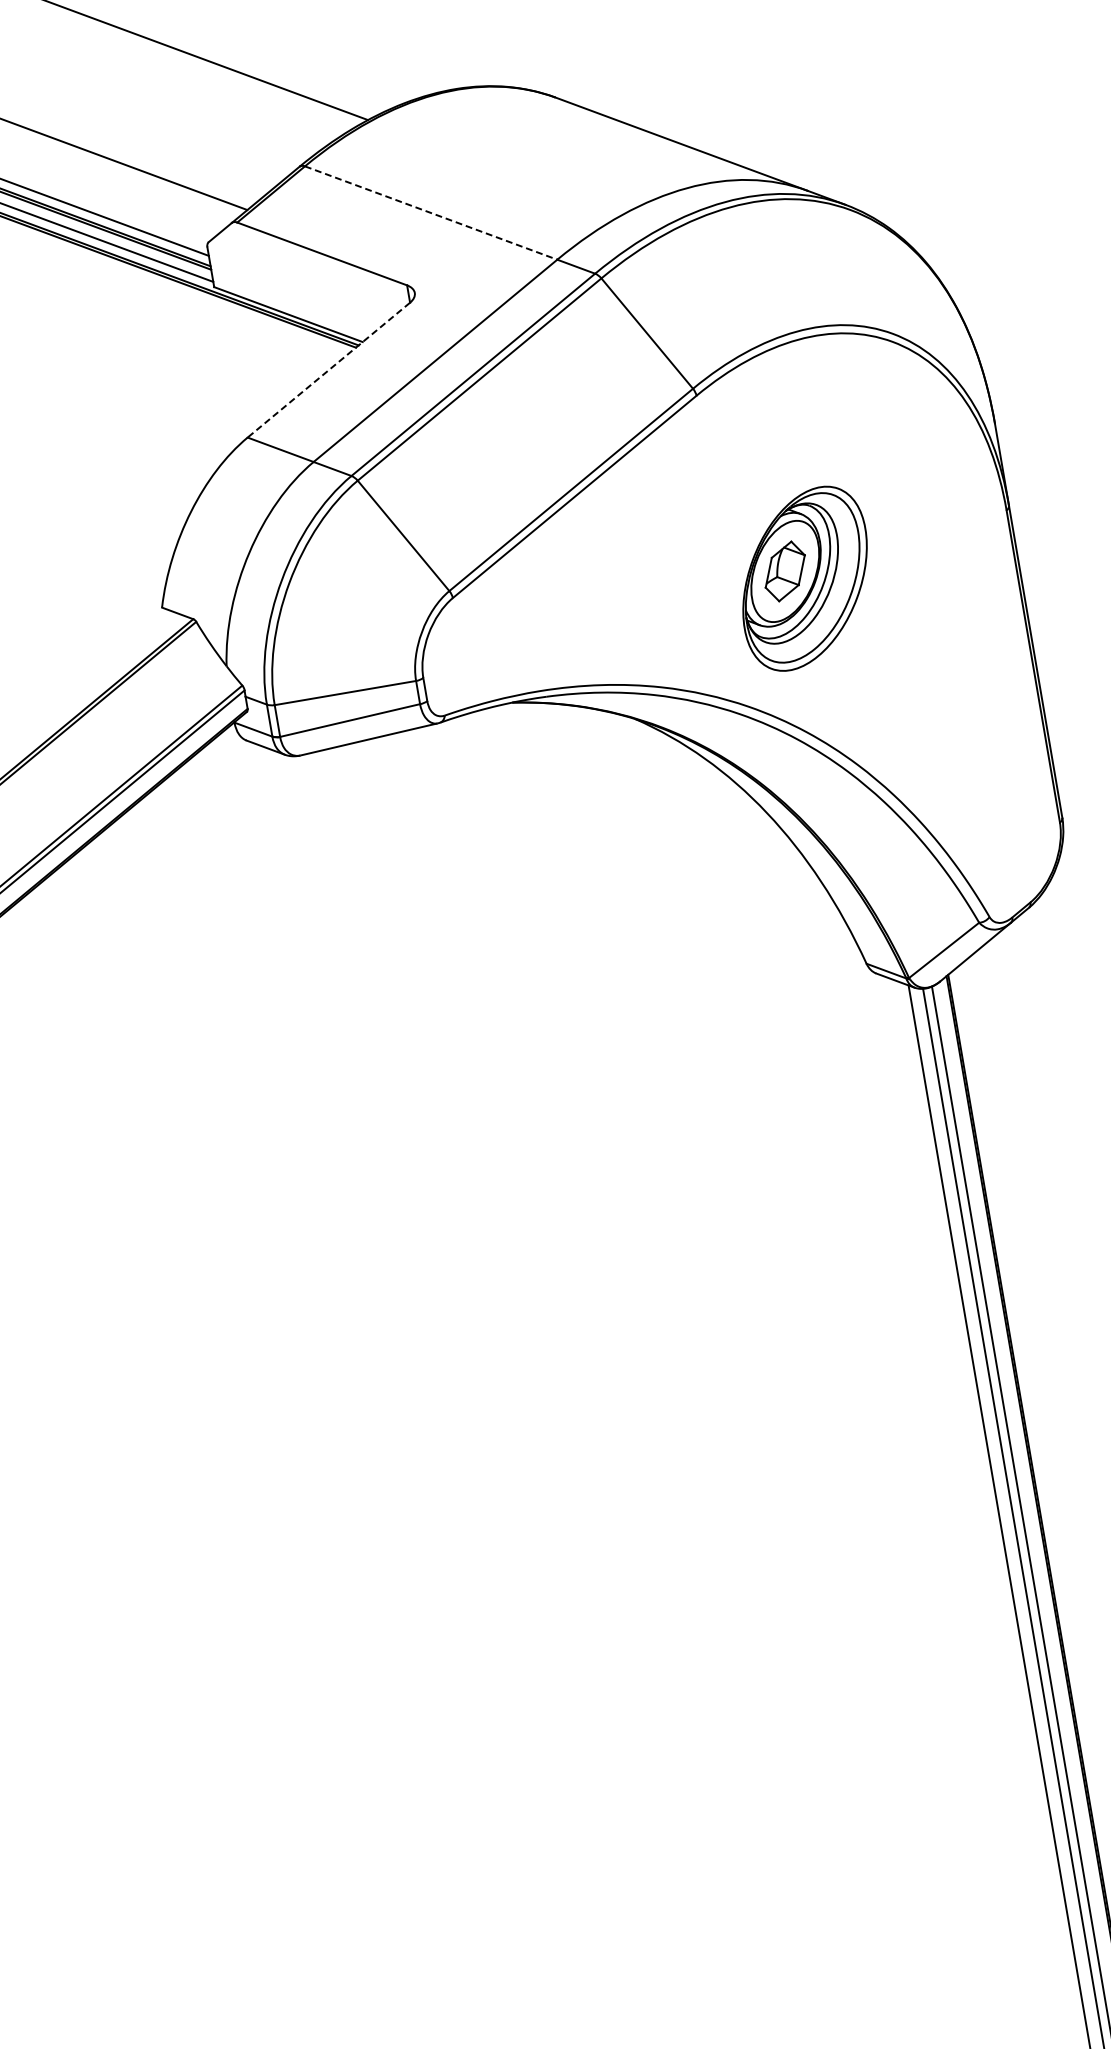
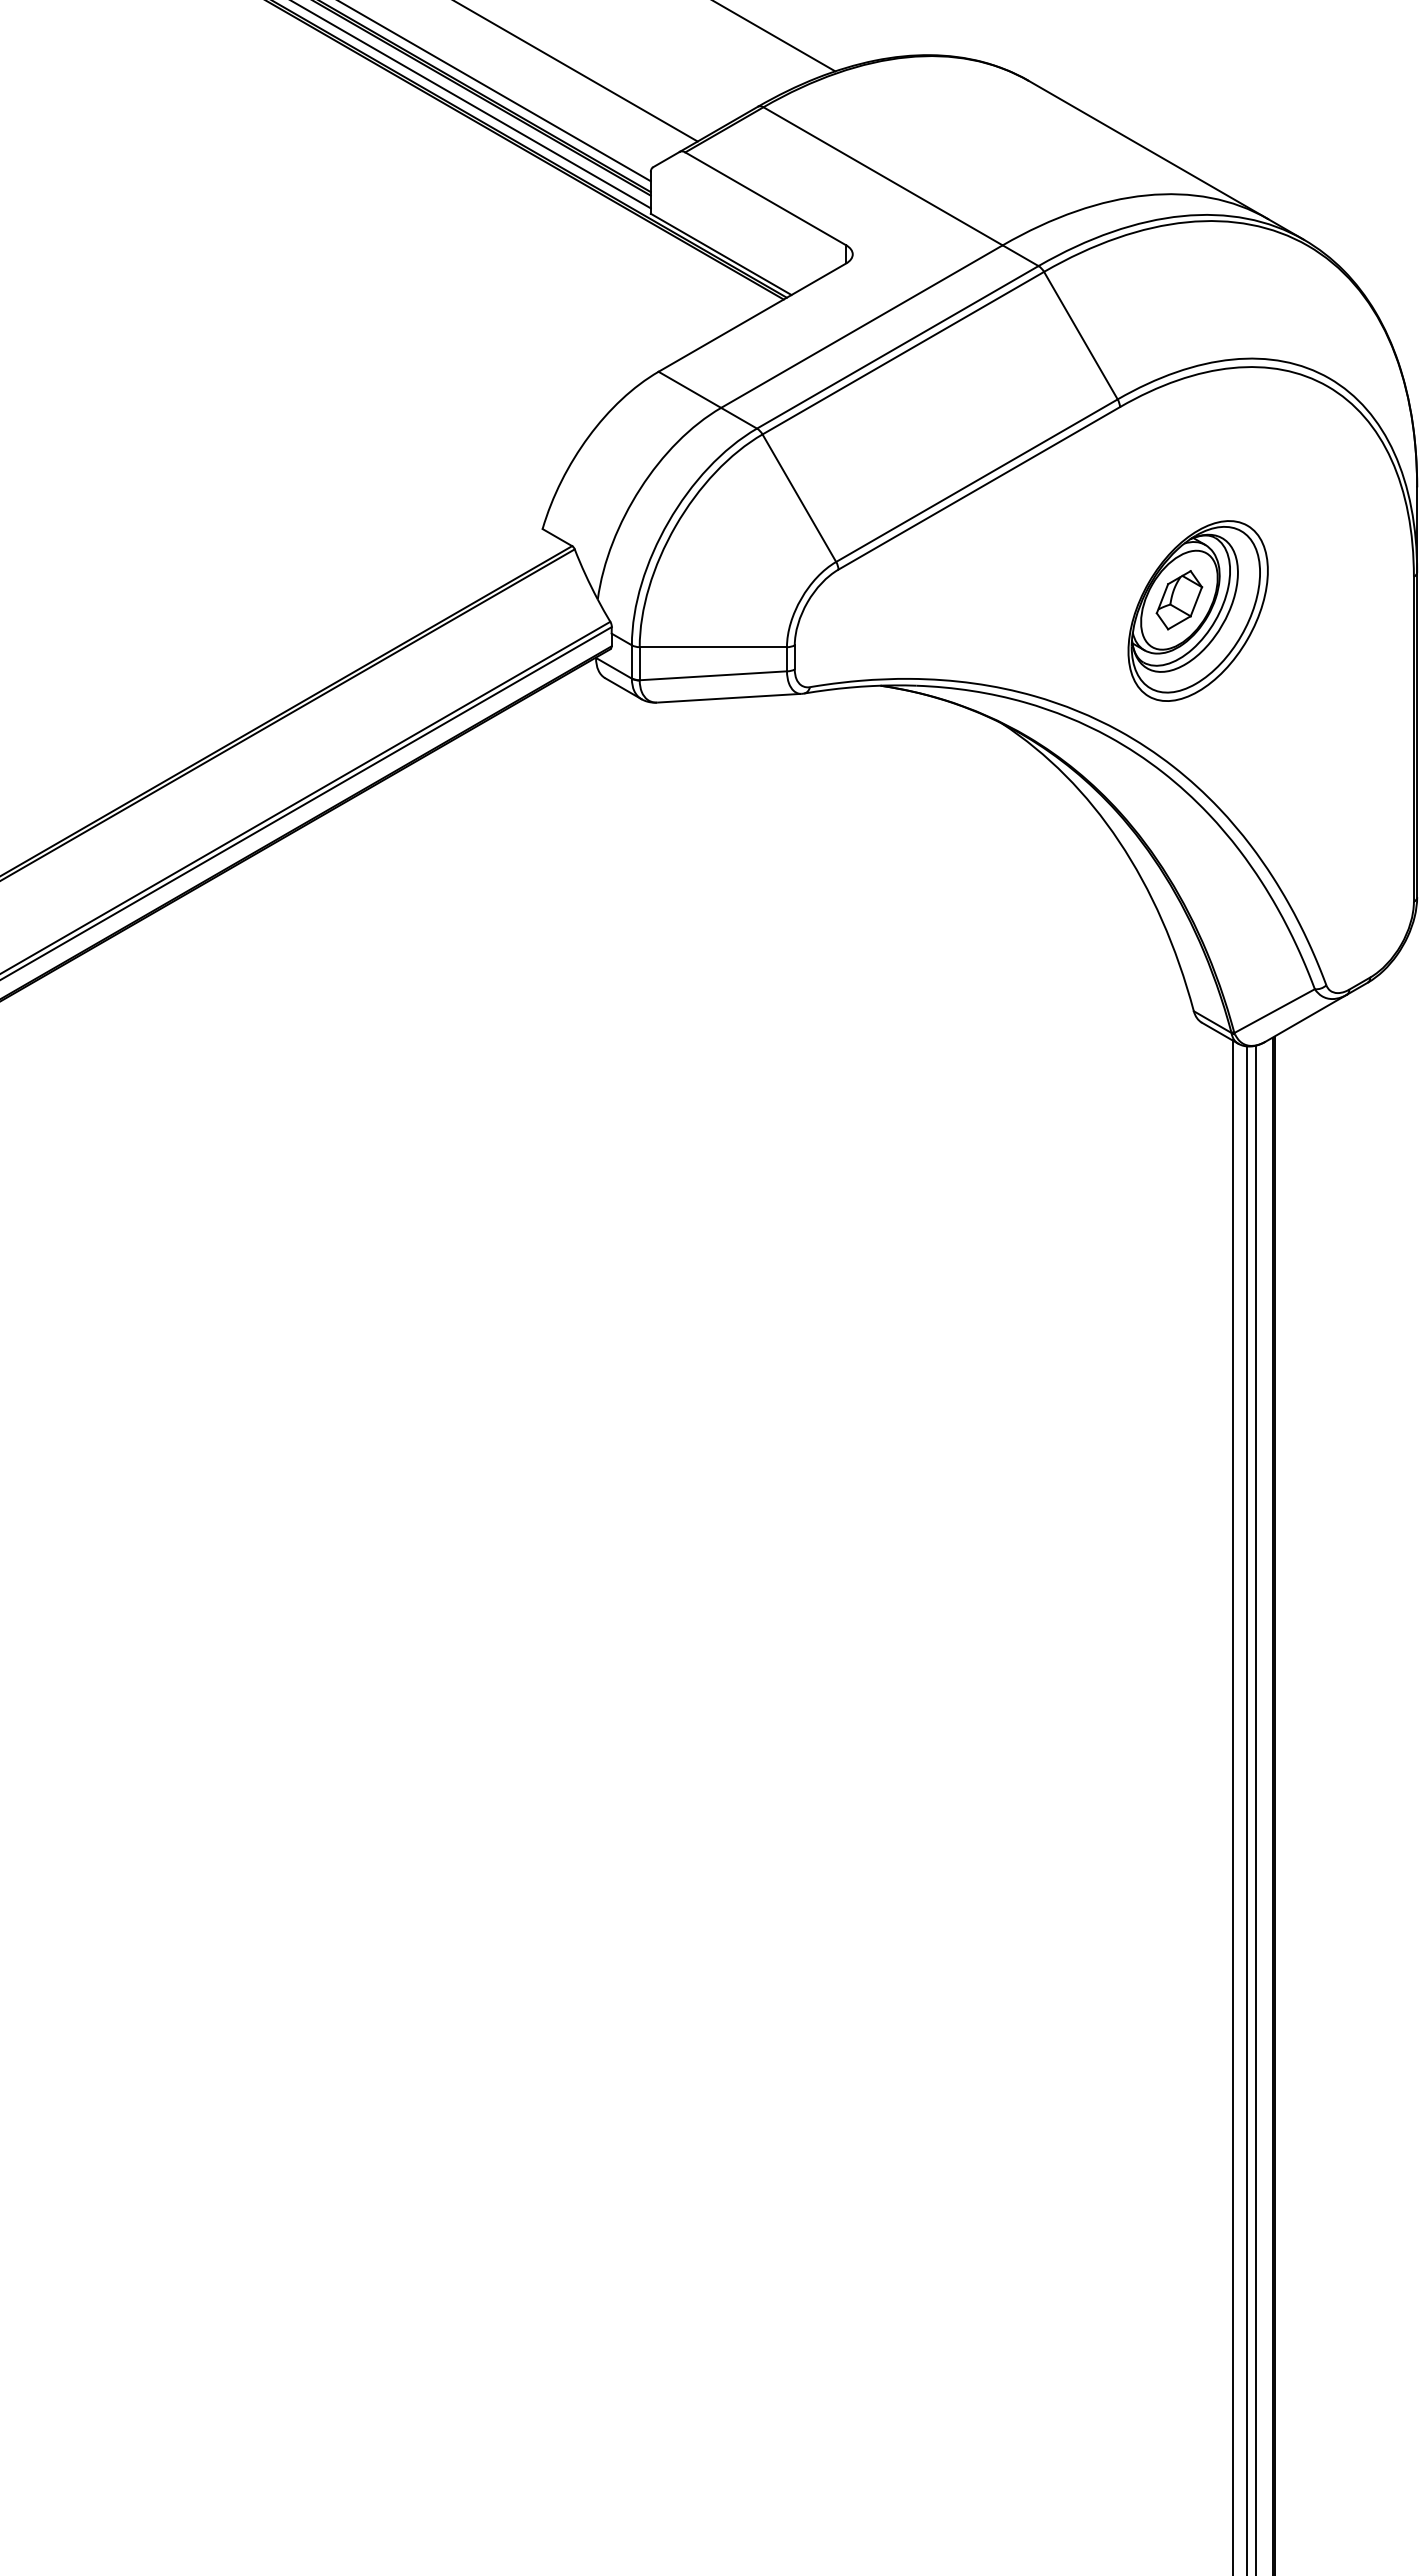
line: (431, 213) -> (883, 176), dashed -> solid
line: (328, 370) -> (752, 317), dashed -> solid

